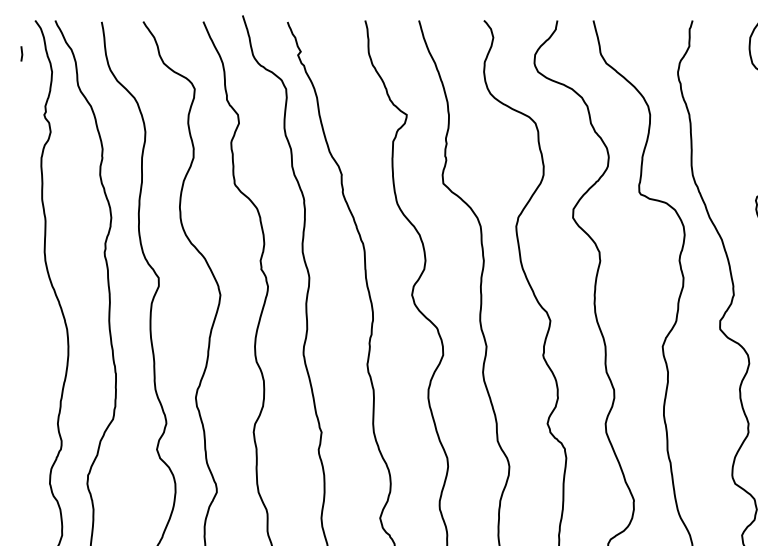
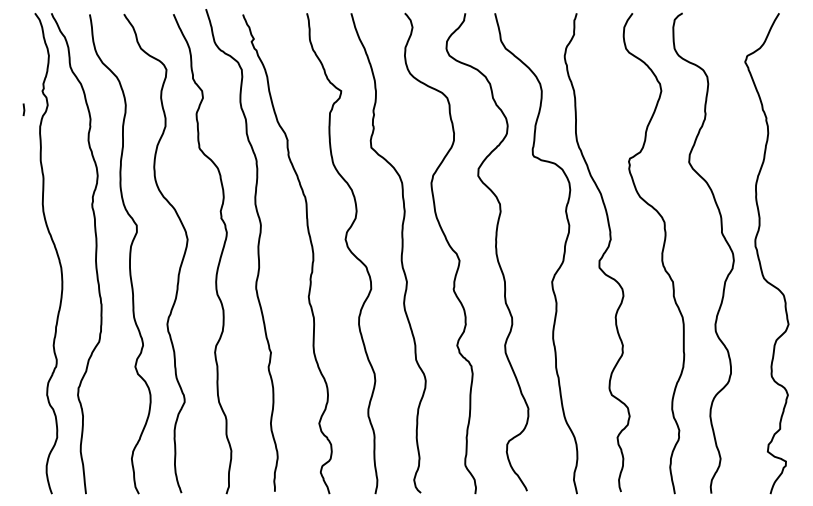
line: (21, 53) -> (23, 109), moved

